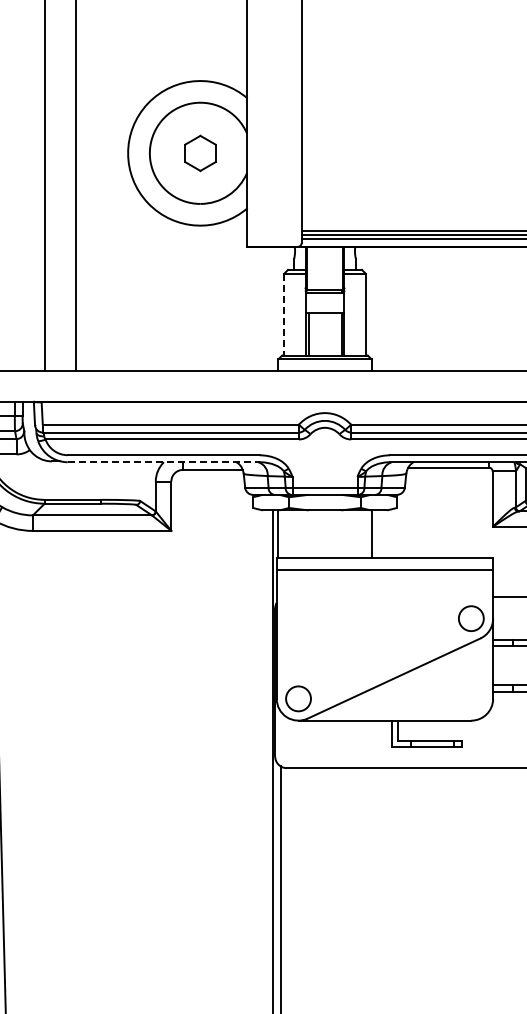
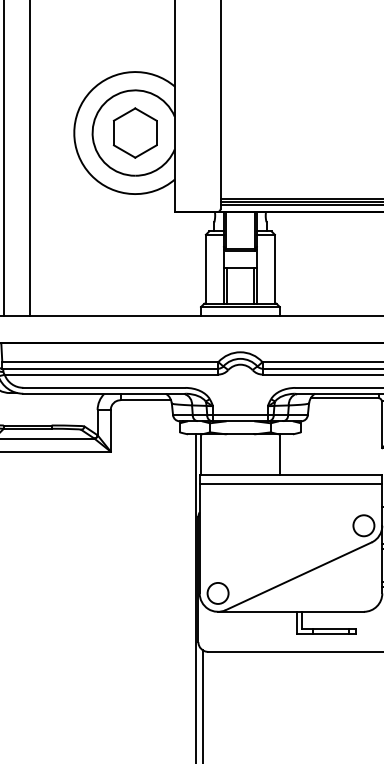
part: (200, 153) -> (135, 133), size x1.67
line: (284, 314) -> (206, 269), dashed -> solid
line: (164, 462) -> (104, 393), dashed -> solid

